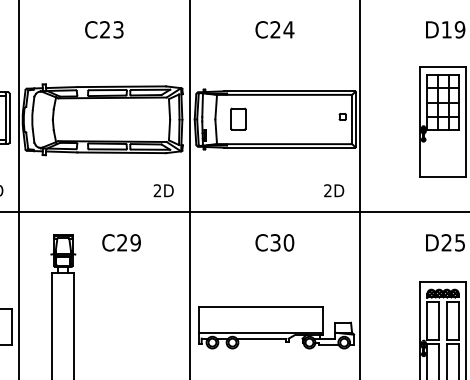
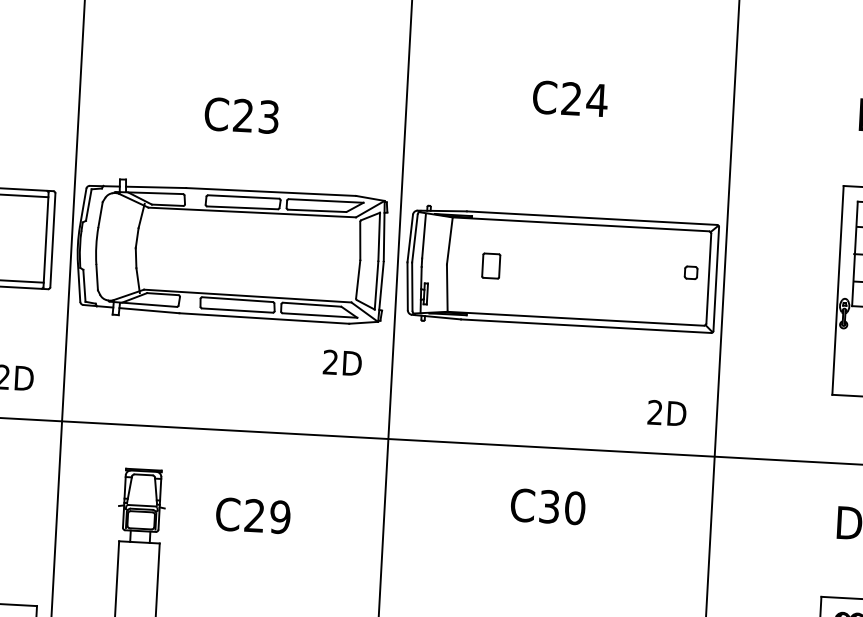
text: (104, 29) -> (242, 115), moved
part: (238, 118) -> (491, 264), size x0.6
text: (163, 190) -> (342, 362), moved
text: (121, 242) -> (253, 515), moved

